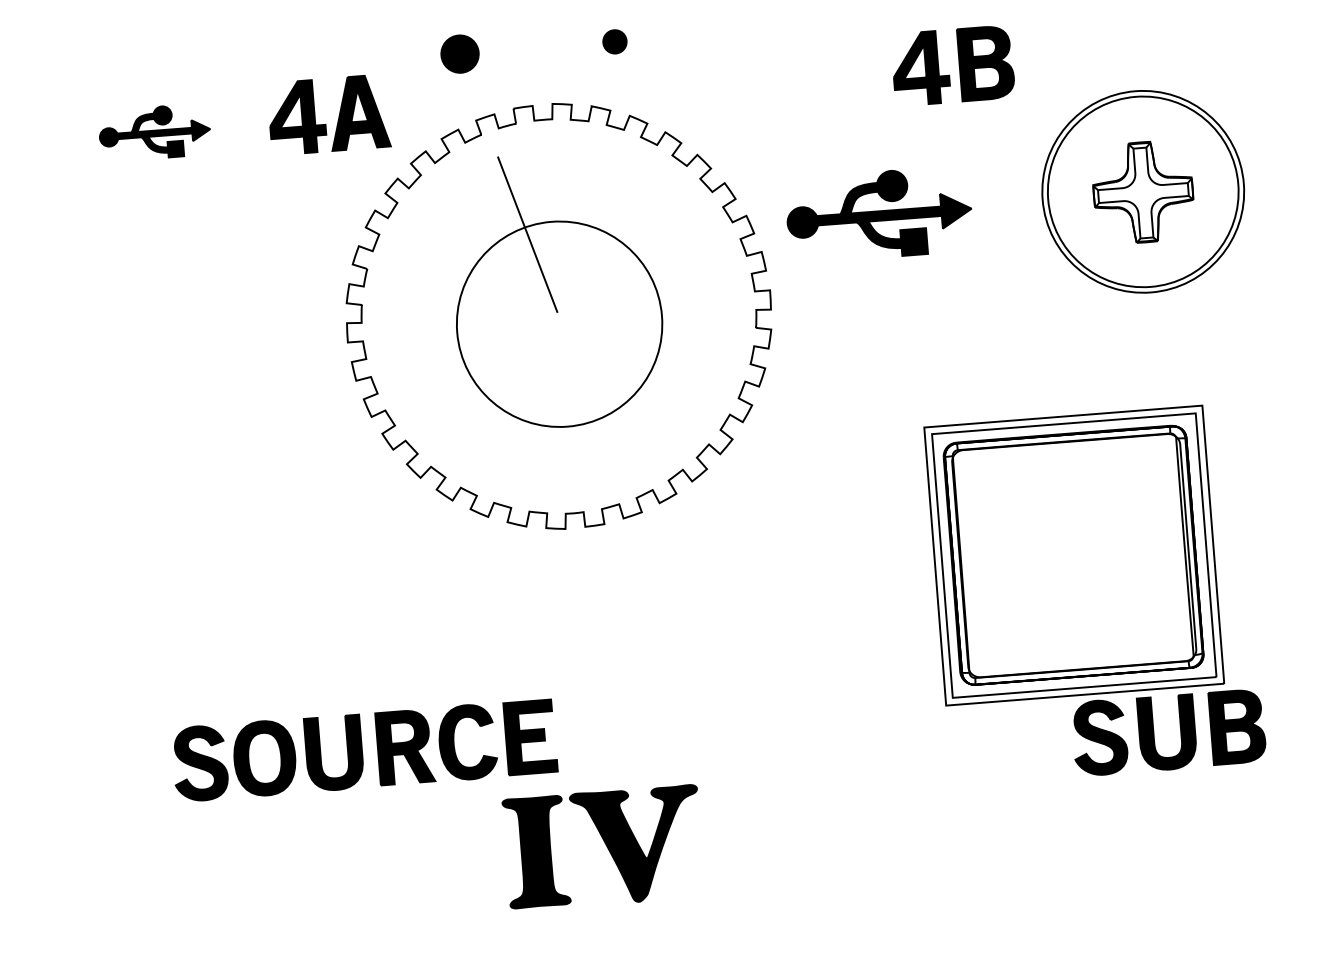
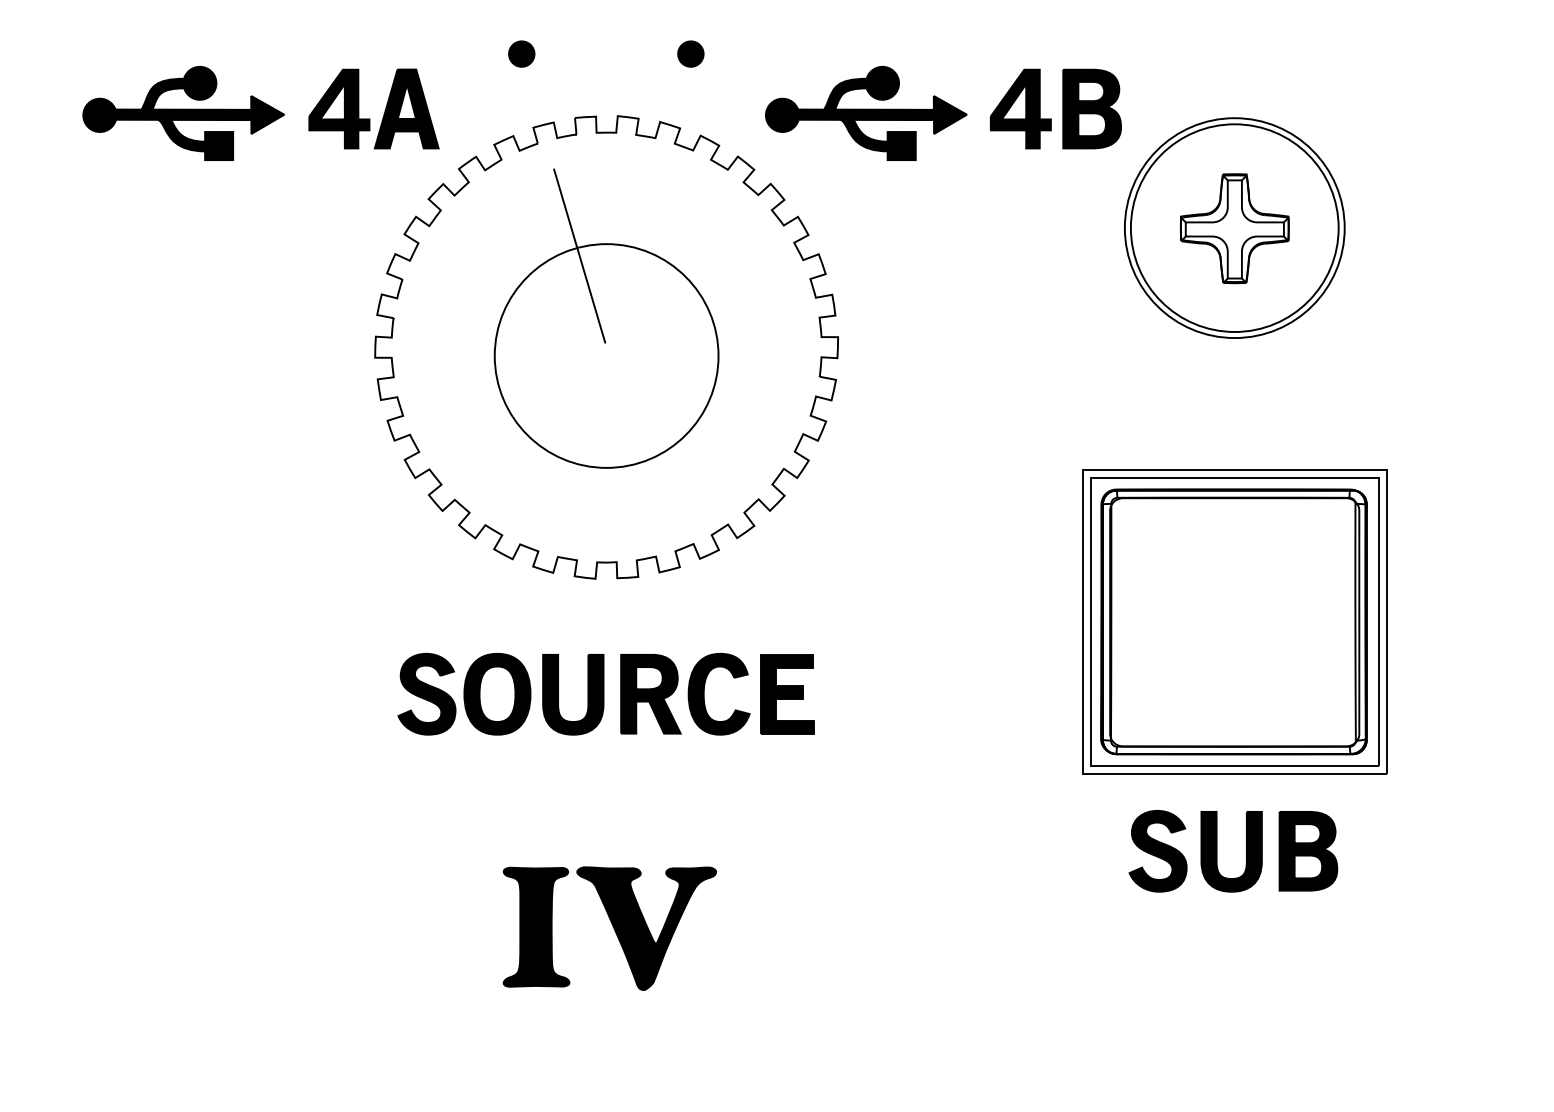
part: (459, 53) -> (521, 53), size x0.62
part: (154, 132) -> (183, 113), size x1.67
part: (1142, 191) -> (1234, 227), moved
part: (879, 214) -> (866, 113), moved
part: (1073, 554) -> (1234, 621), moved
part: (363, 750) -> (605, 694), moved

